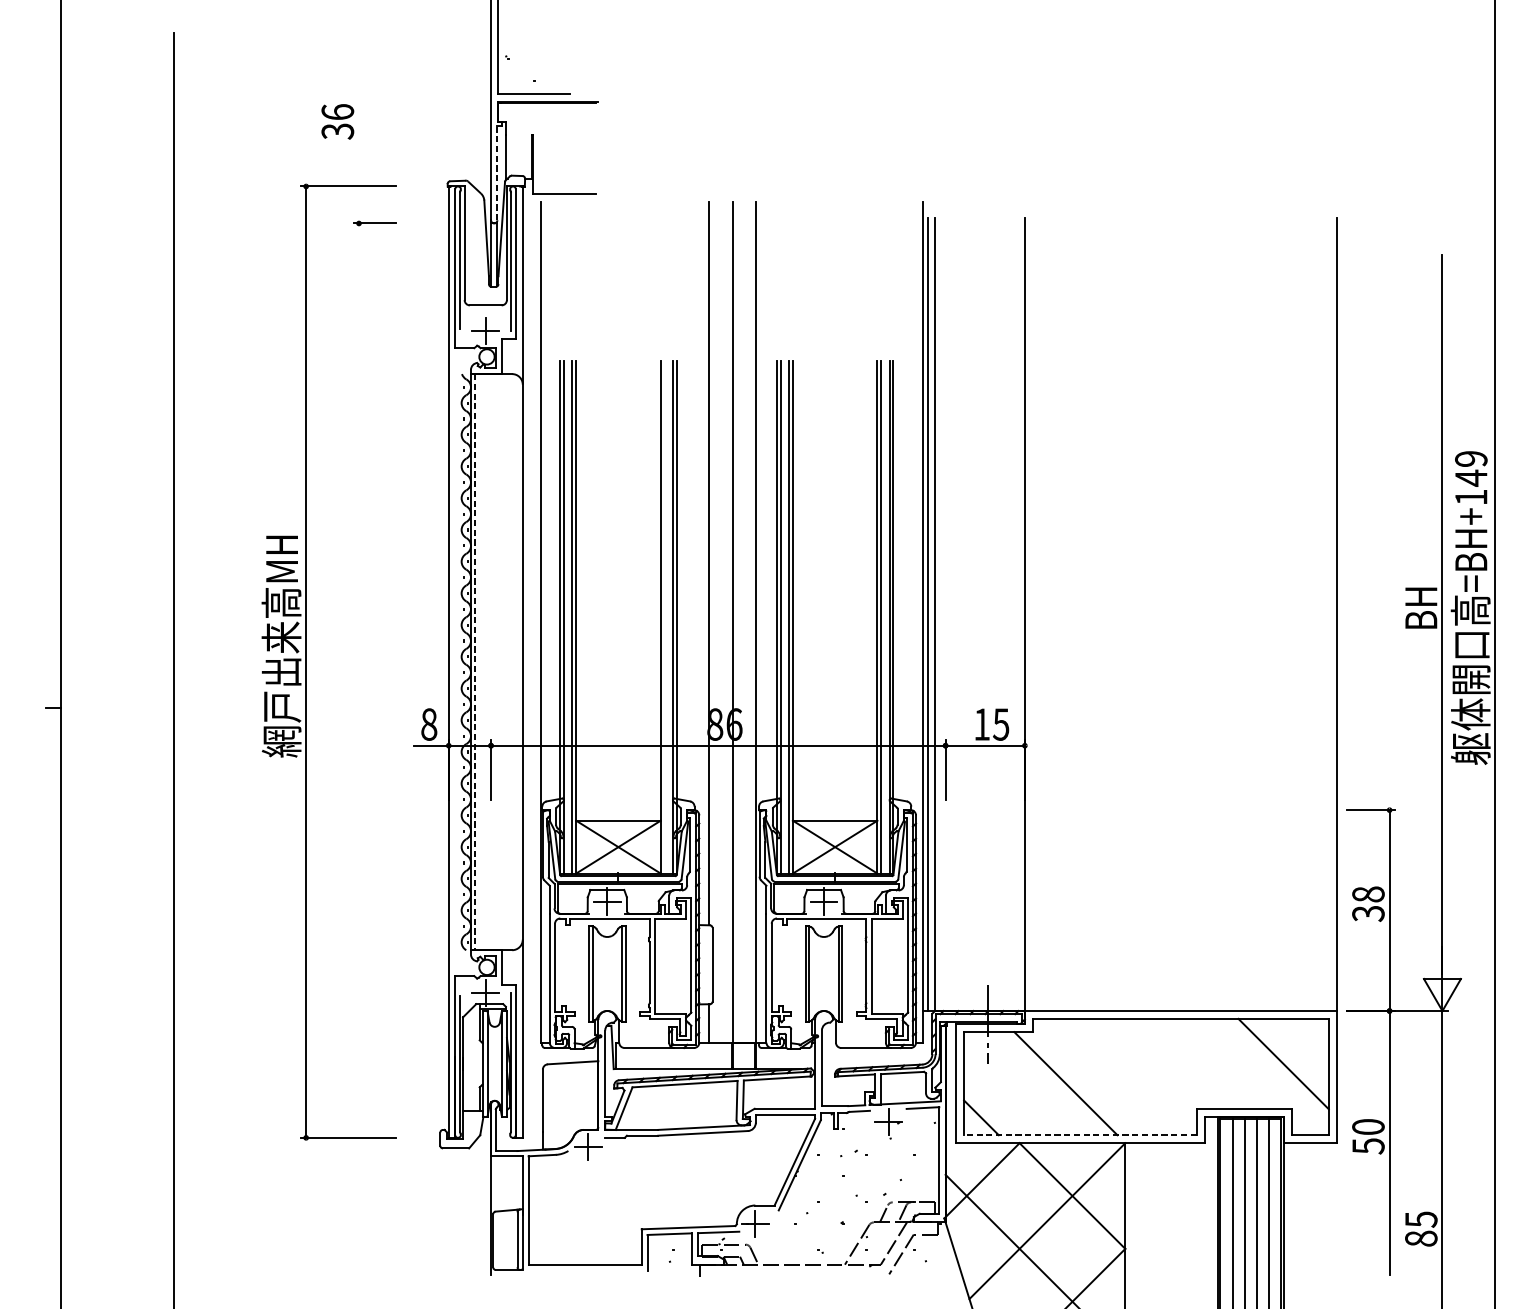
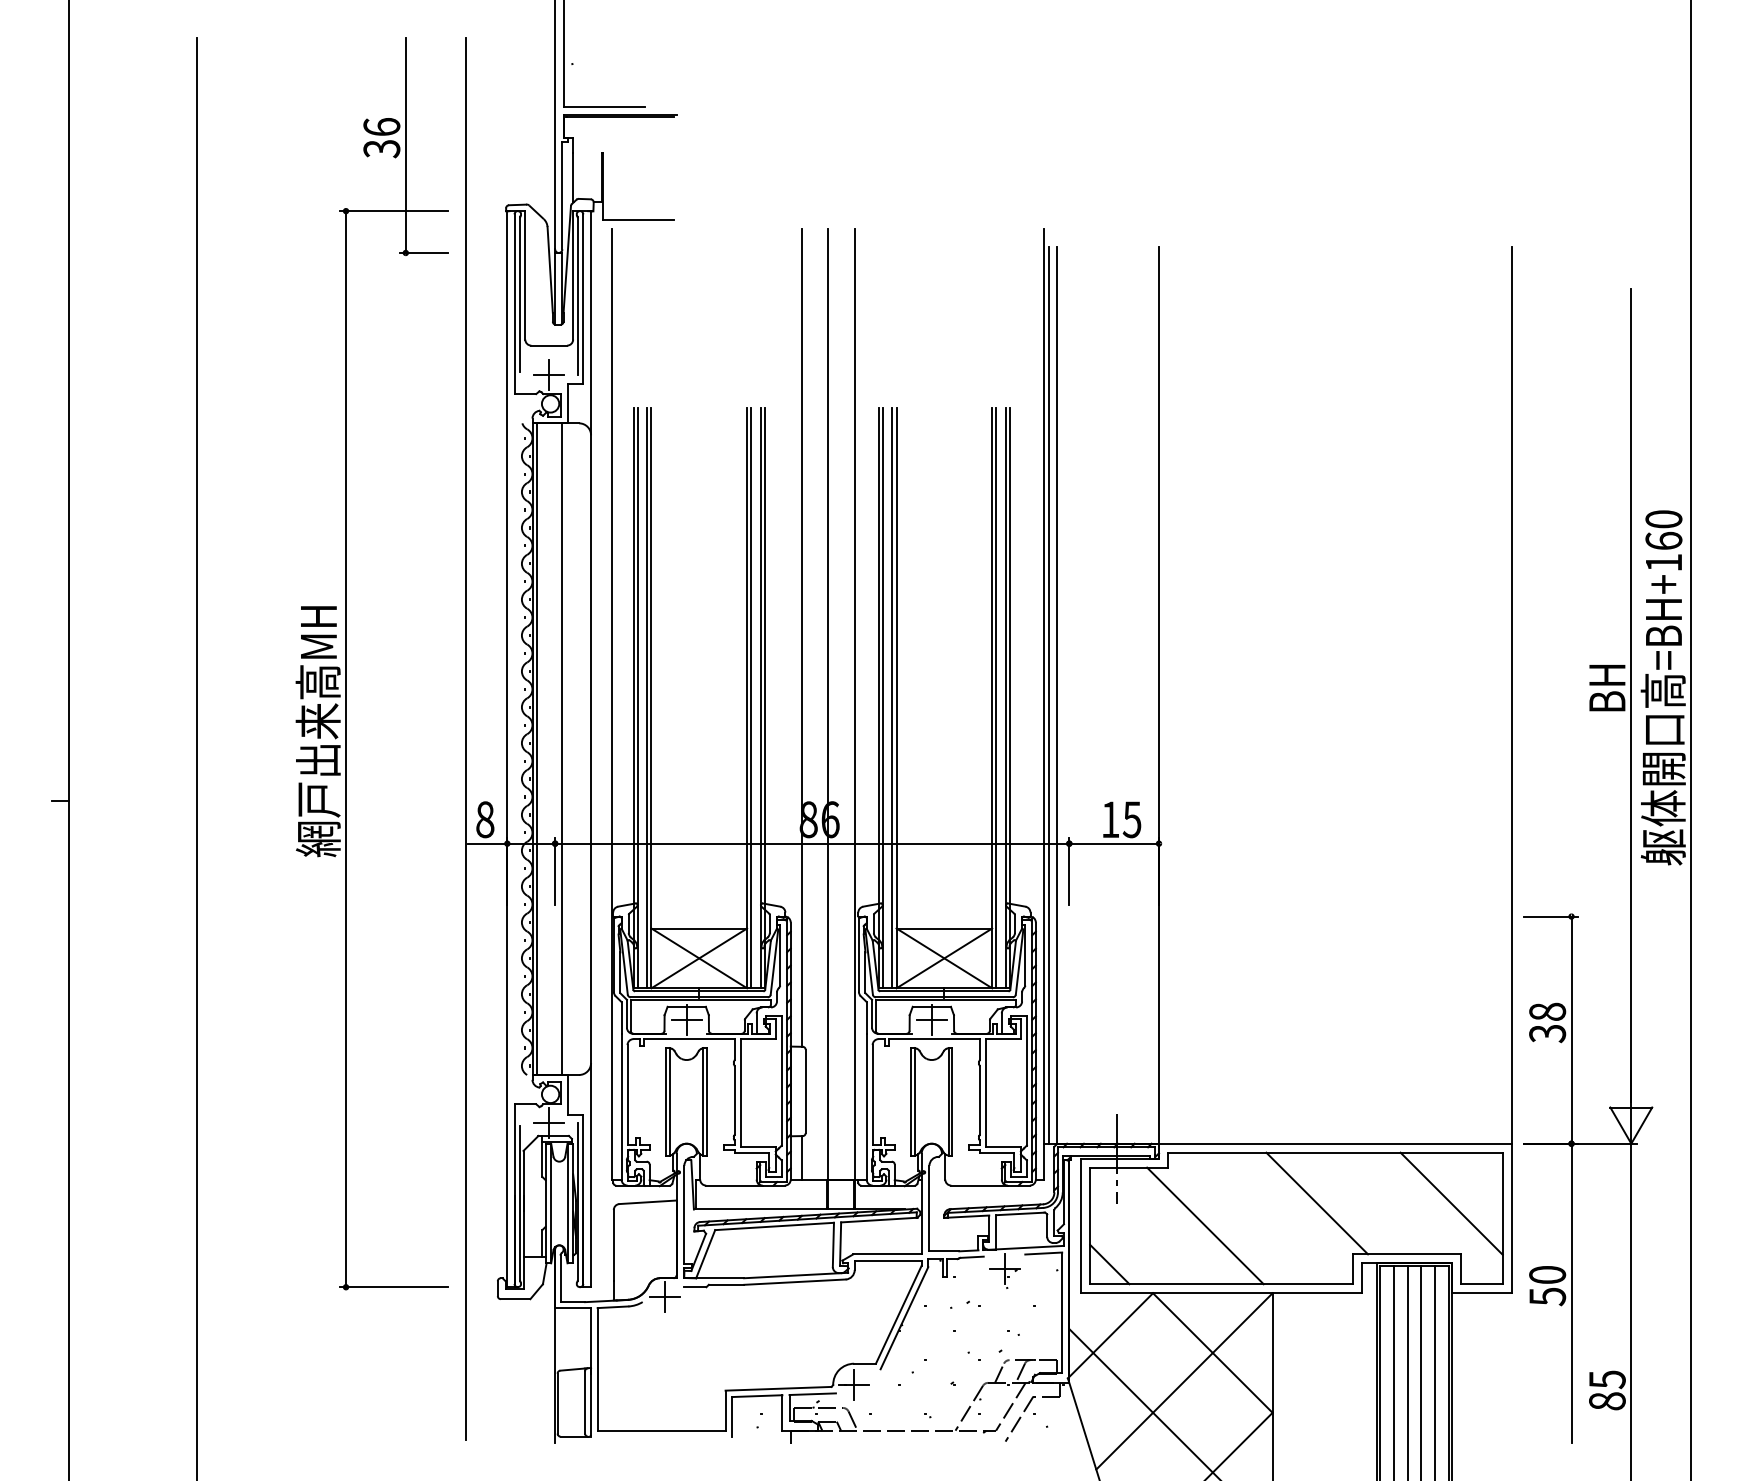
line: (358, 127) -> (405, 144), added
line: (497, 172) -> (562, 195), dashed -> solid
text: (1470, 468) -> (1663, 530), =BH+149 -> =BH+160
line: (664, 617) -> (751, 698), added
line: (411, 652) -> (465, 738), added
line: (497, 661) -> (562, 748), added
line: (475, 662) -> (537, 749), dashed -> solid
line: (1165, 1063) -> (1317, 1203), added
line: (1080, 1135) -> (1221, 1284), dashed -> solid

